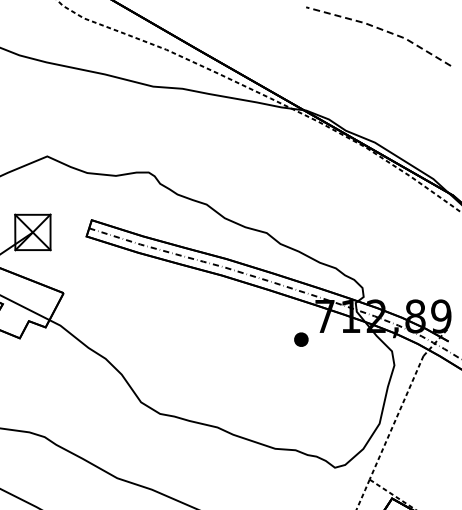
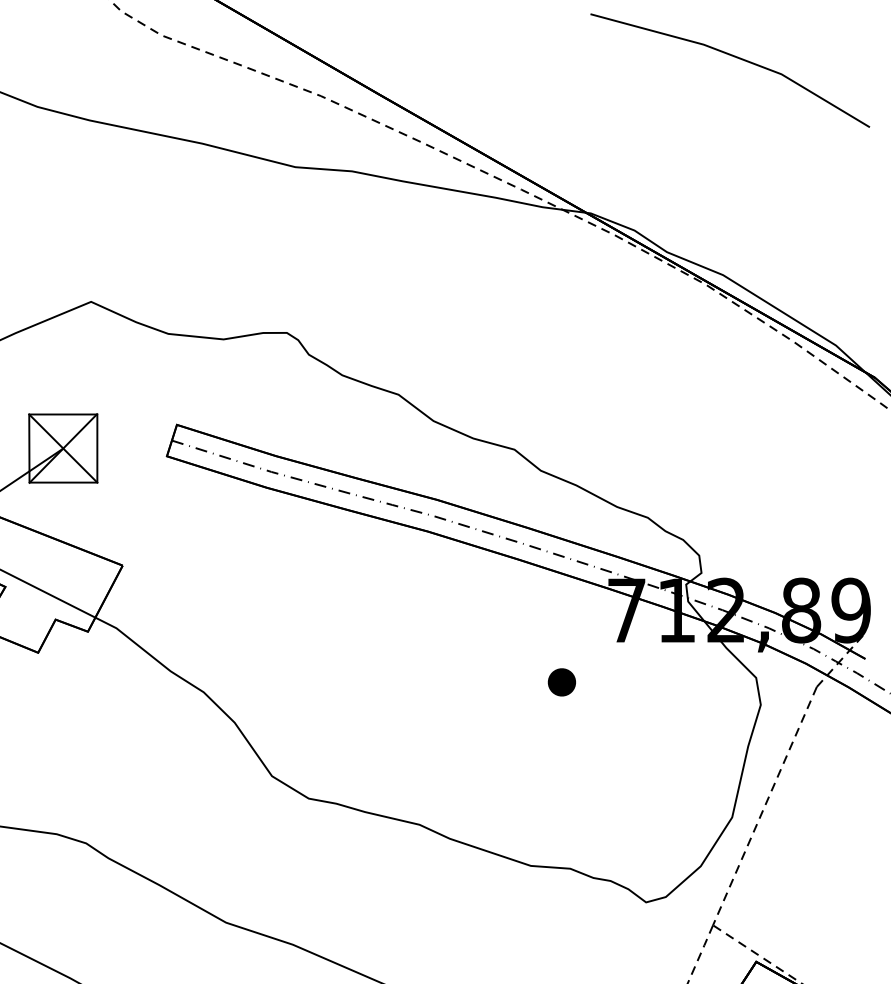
line: (381, 29) -> (735, 56), dashed -> solid
part: (301, 339) -> (562, 682), moved

